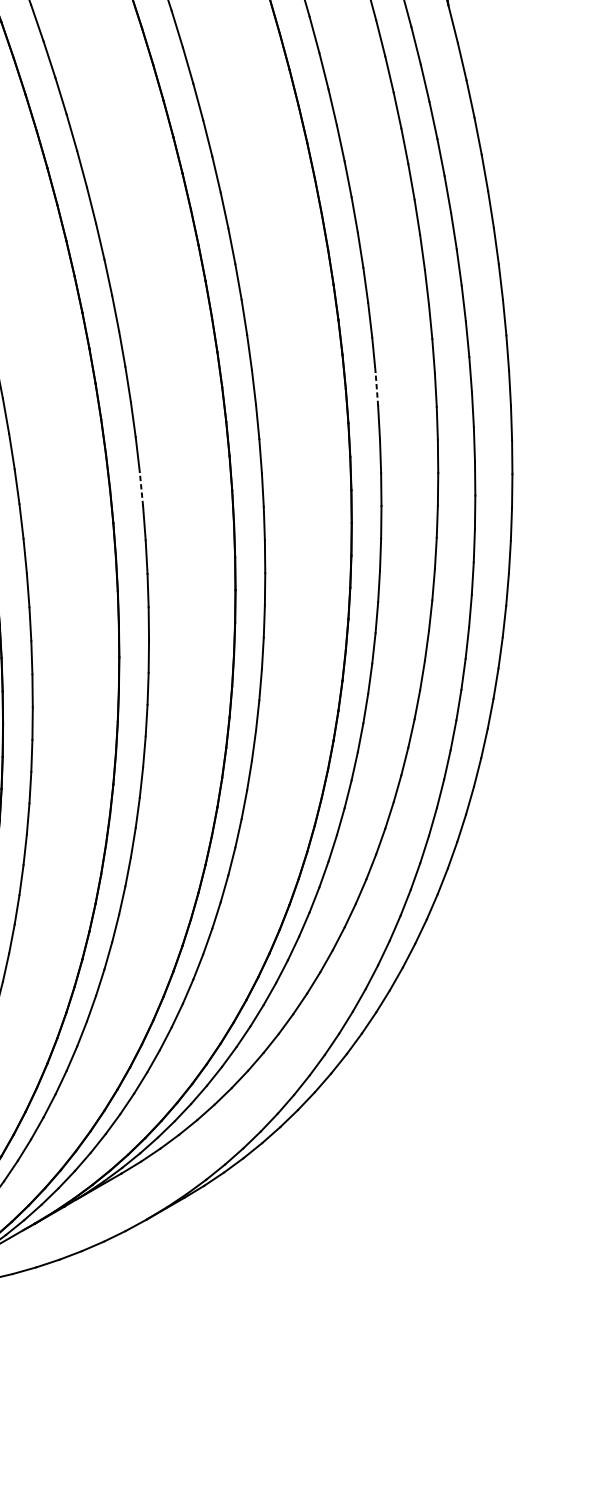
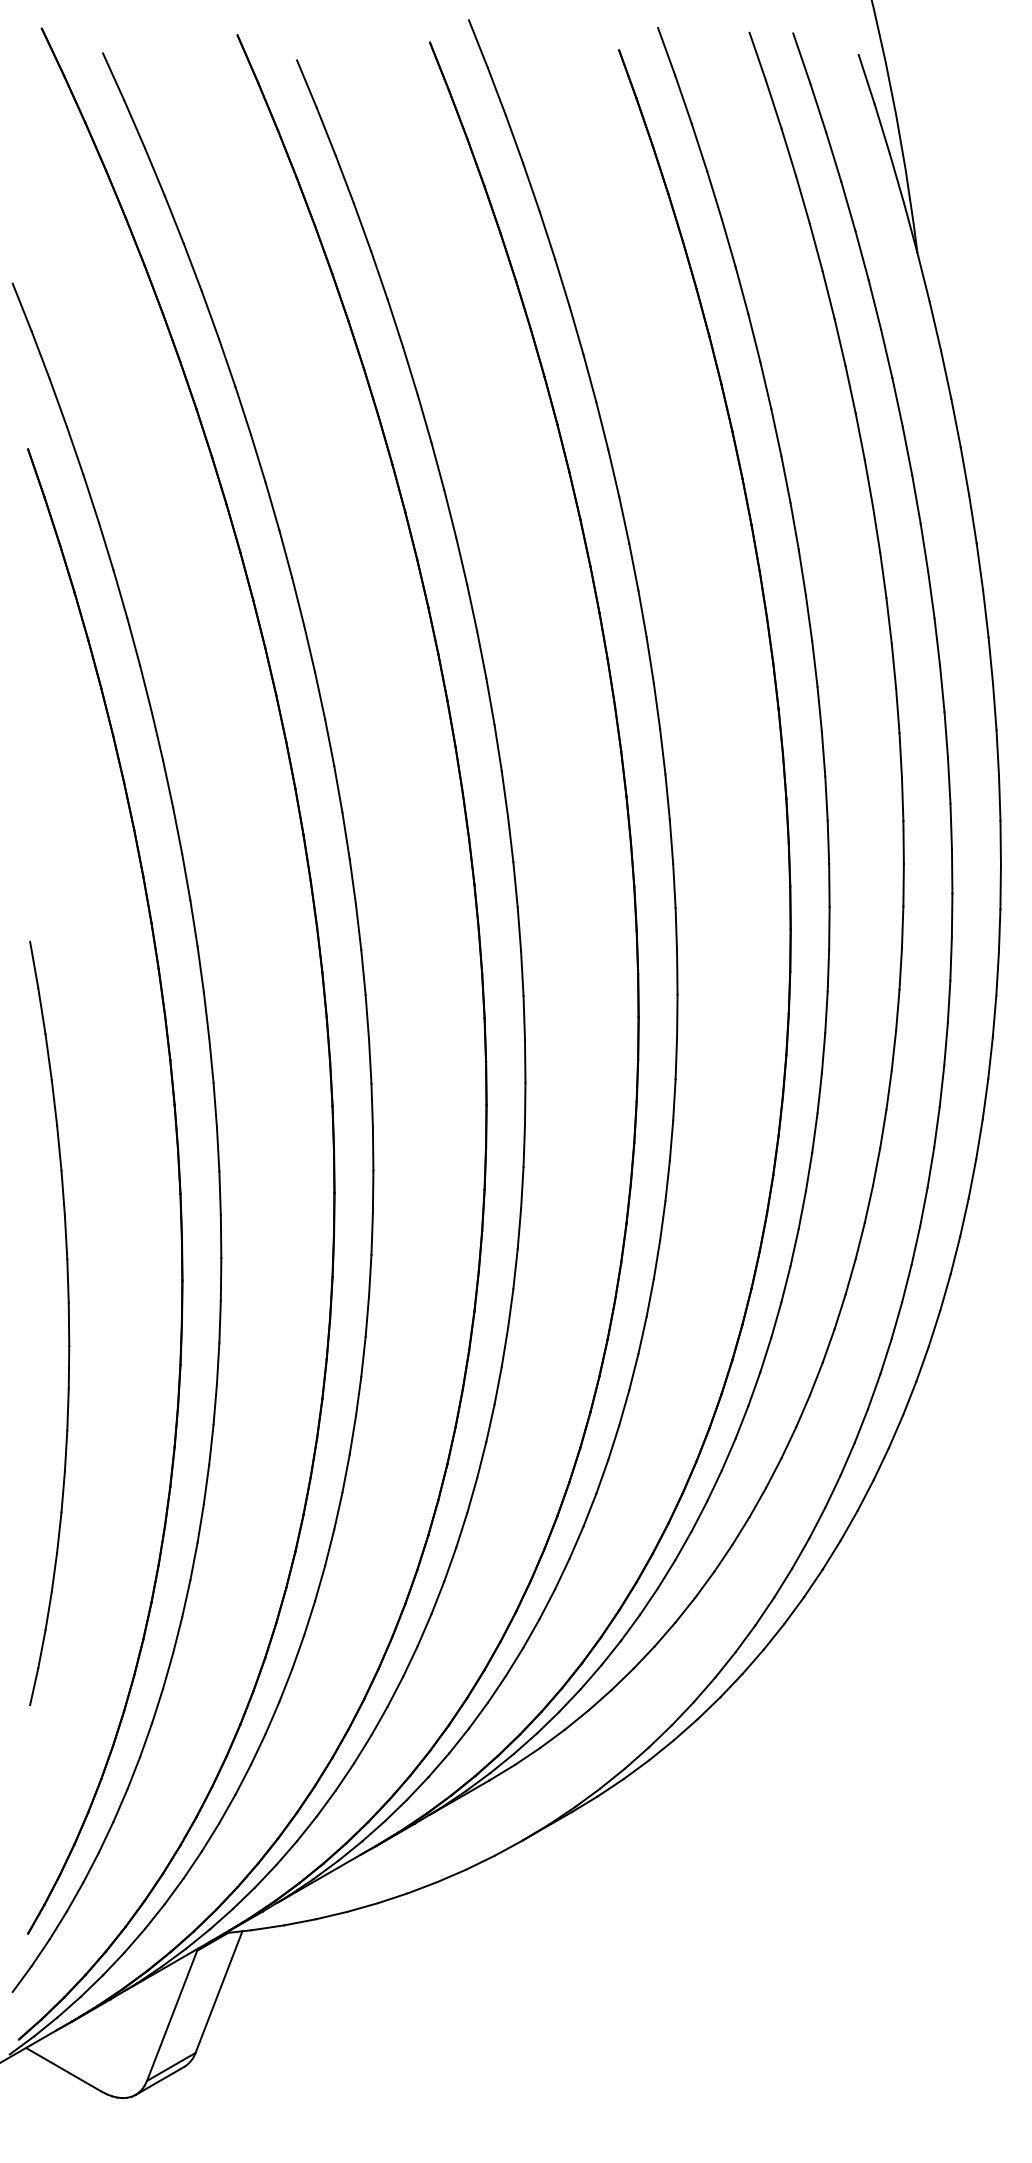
line: (376, 388) -> (823, 753), dashed -> solid
line: (141, 488) -> (515, 884), dashed -> solid

